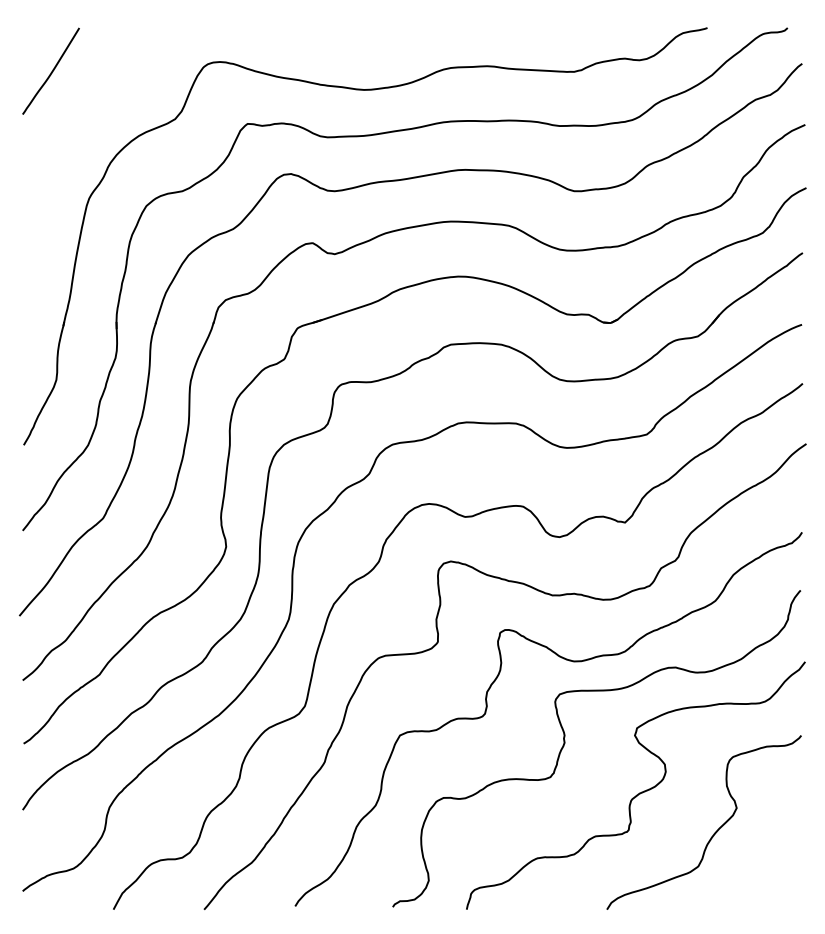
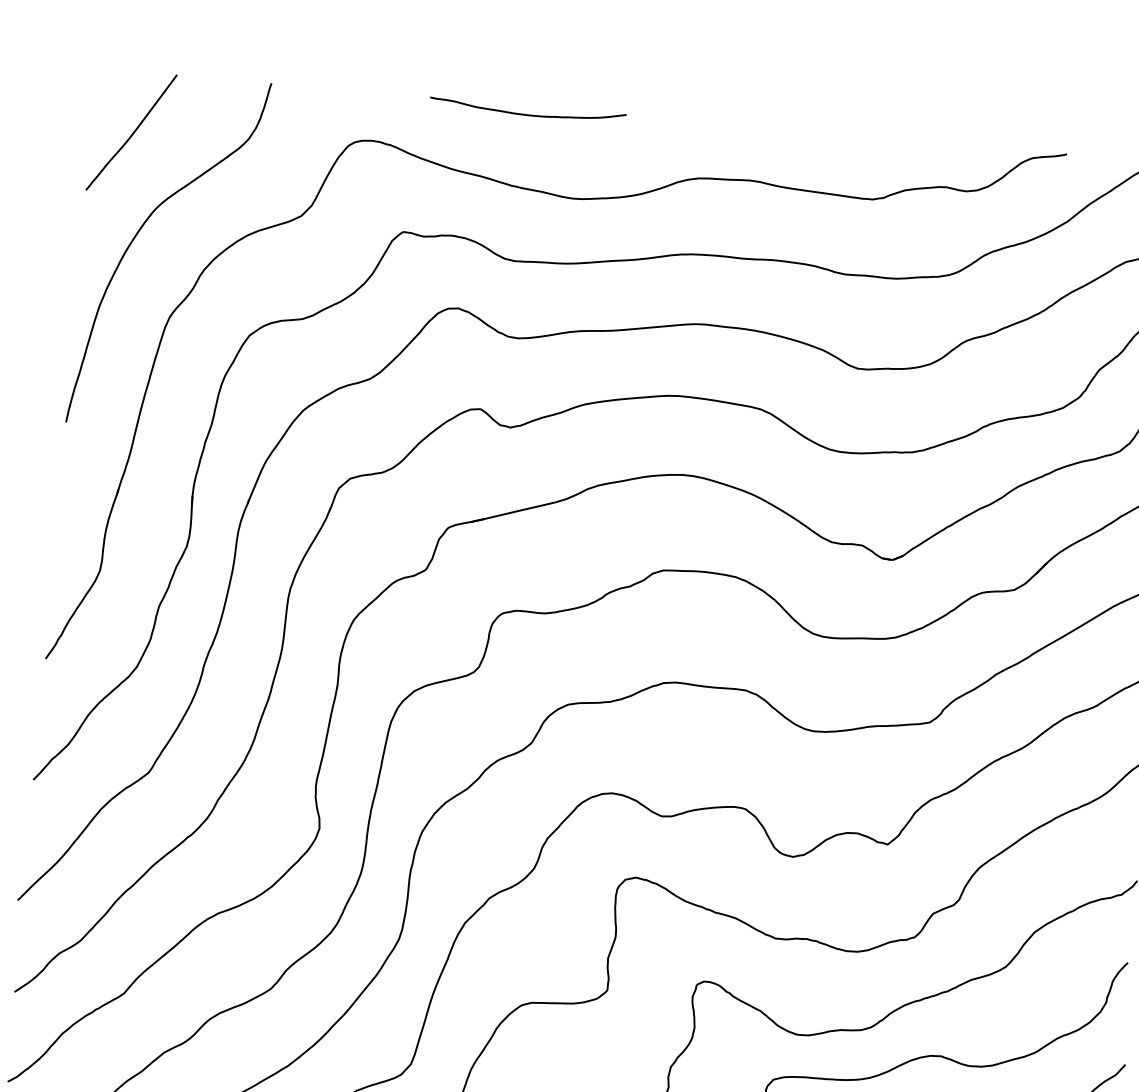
curve: (327, 33) -> (527, 113), added
curve: (64, 138) -> (142, 229), added

